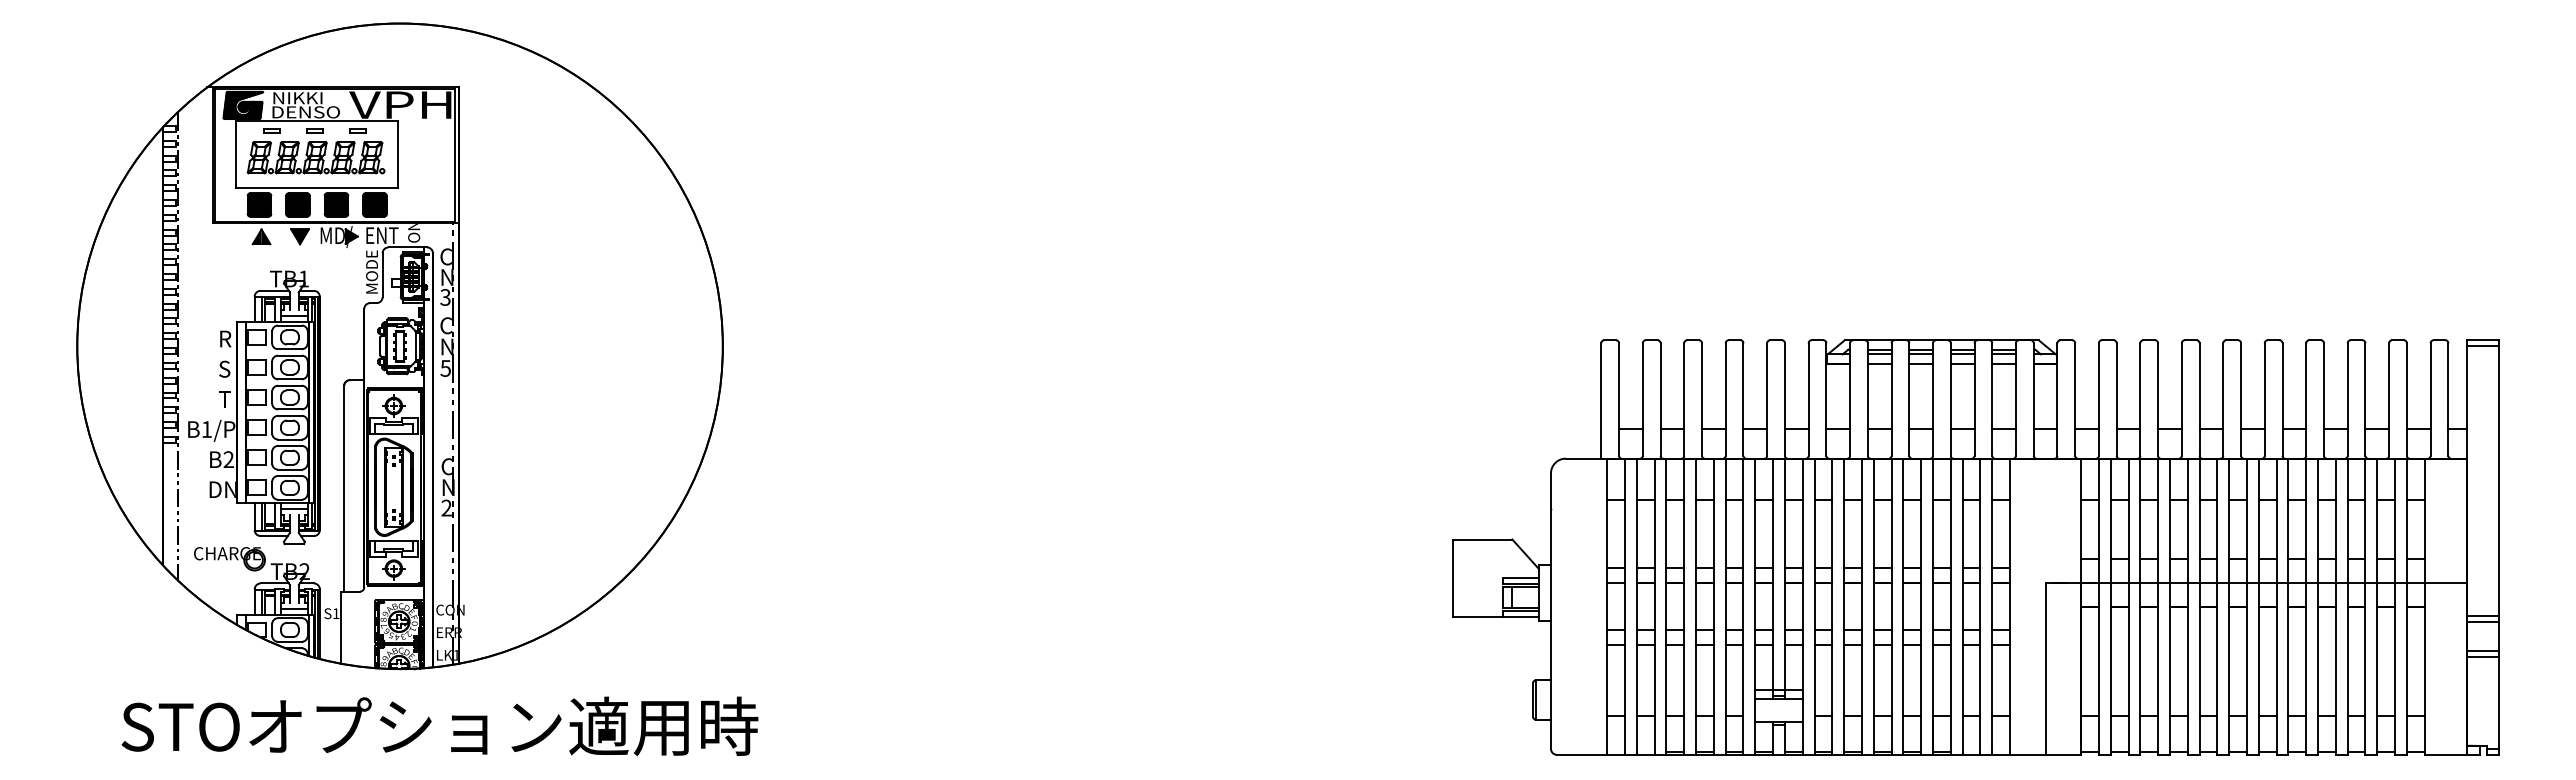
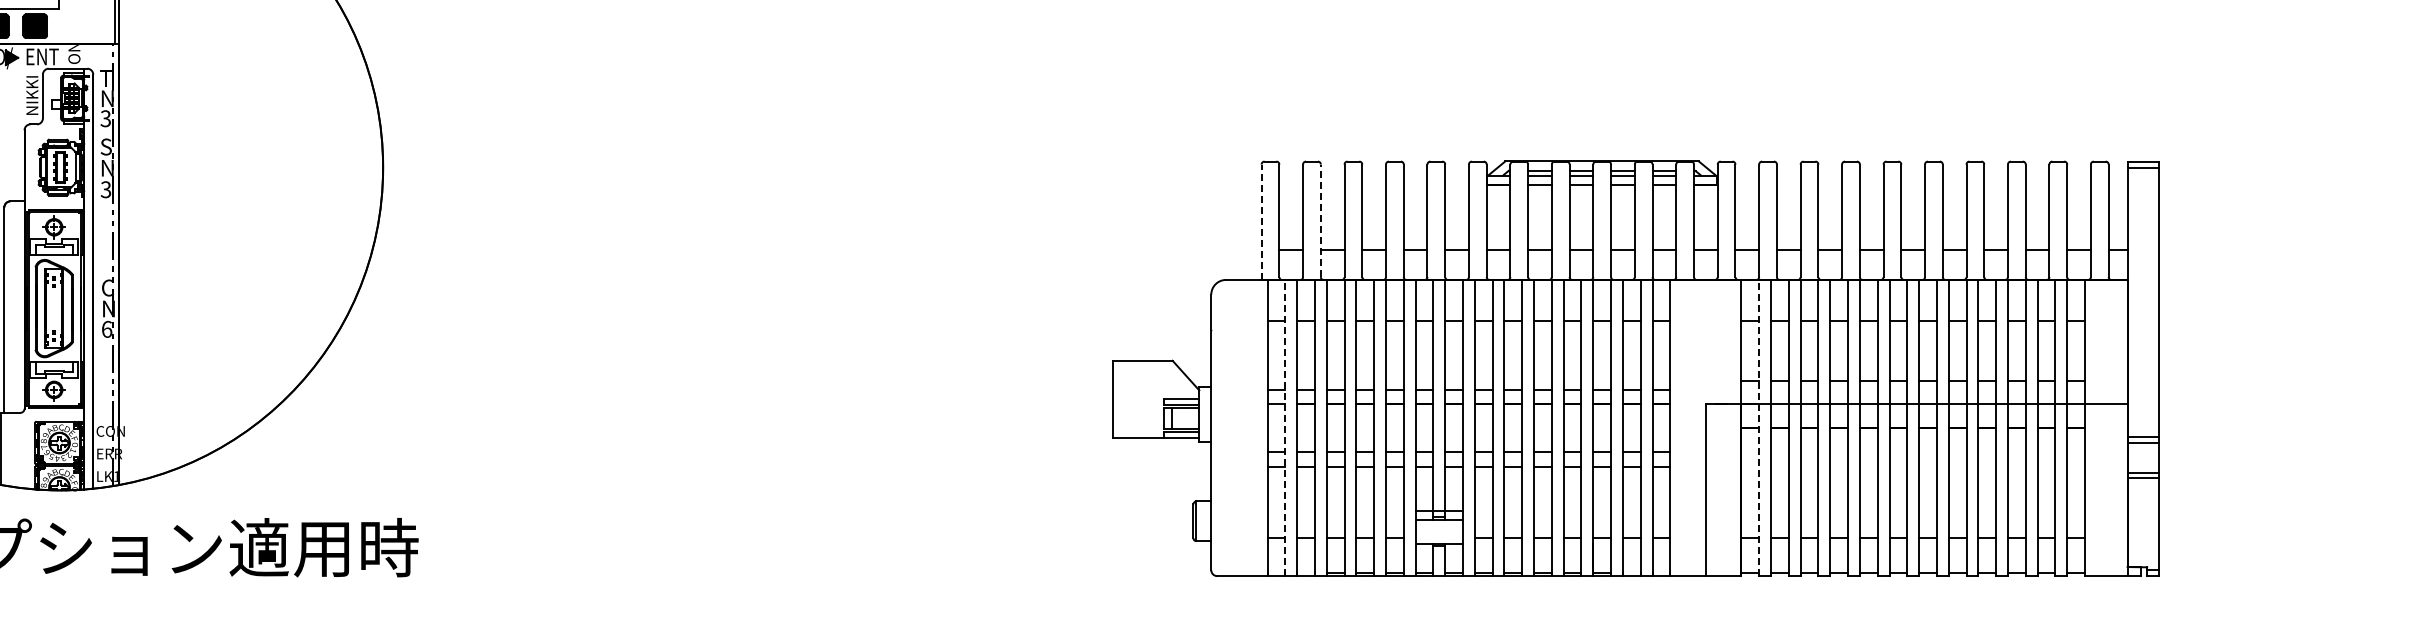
text: (445, 256) -> (105, 77), C -> T
text: (372, 270) -> (32, 91), MODE -> NIKKI
text: (446, 325) -> (106, 146), C -> S
text: (445, 367) -> (105, 188), 5 -> 3
line: (1660, 399) -> (1320, 220), solid -> dashed
line: (1601, 401) -> (1261, 222), solid -> dashed
text: (446, 507) -> (106, 328), 2 -> 6
line: (1625, 606) -> (1285, 427), solid -> dashed
line: (2098, 606) -> (1758, 427), solid -> dashed

